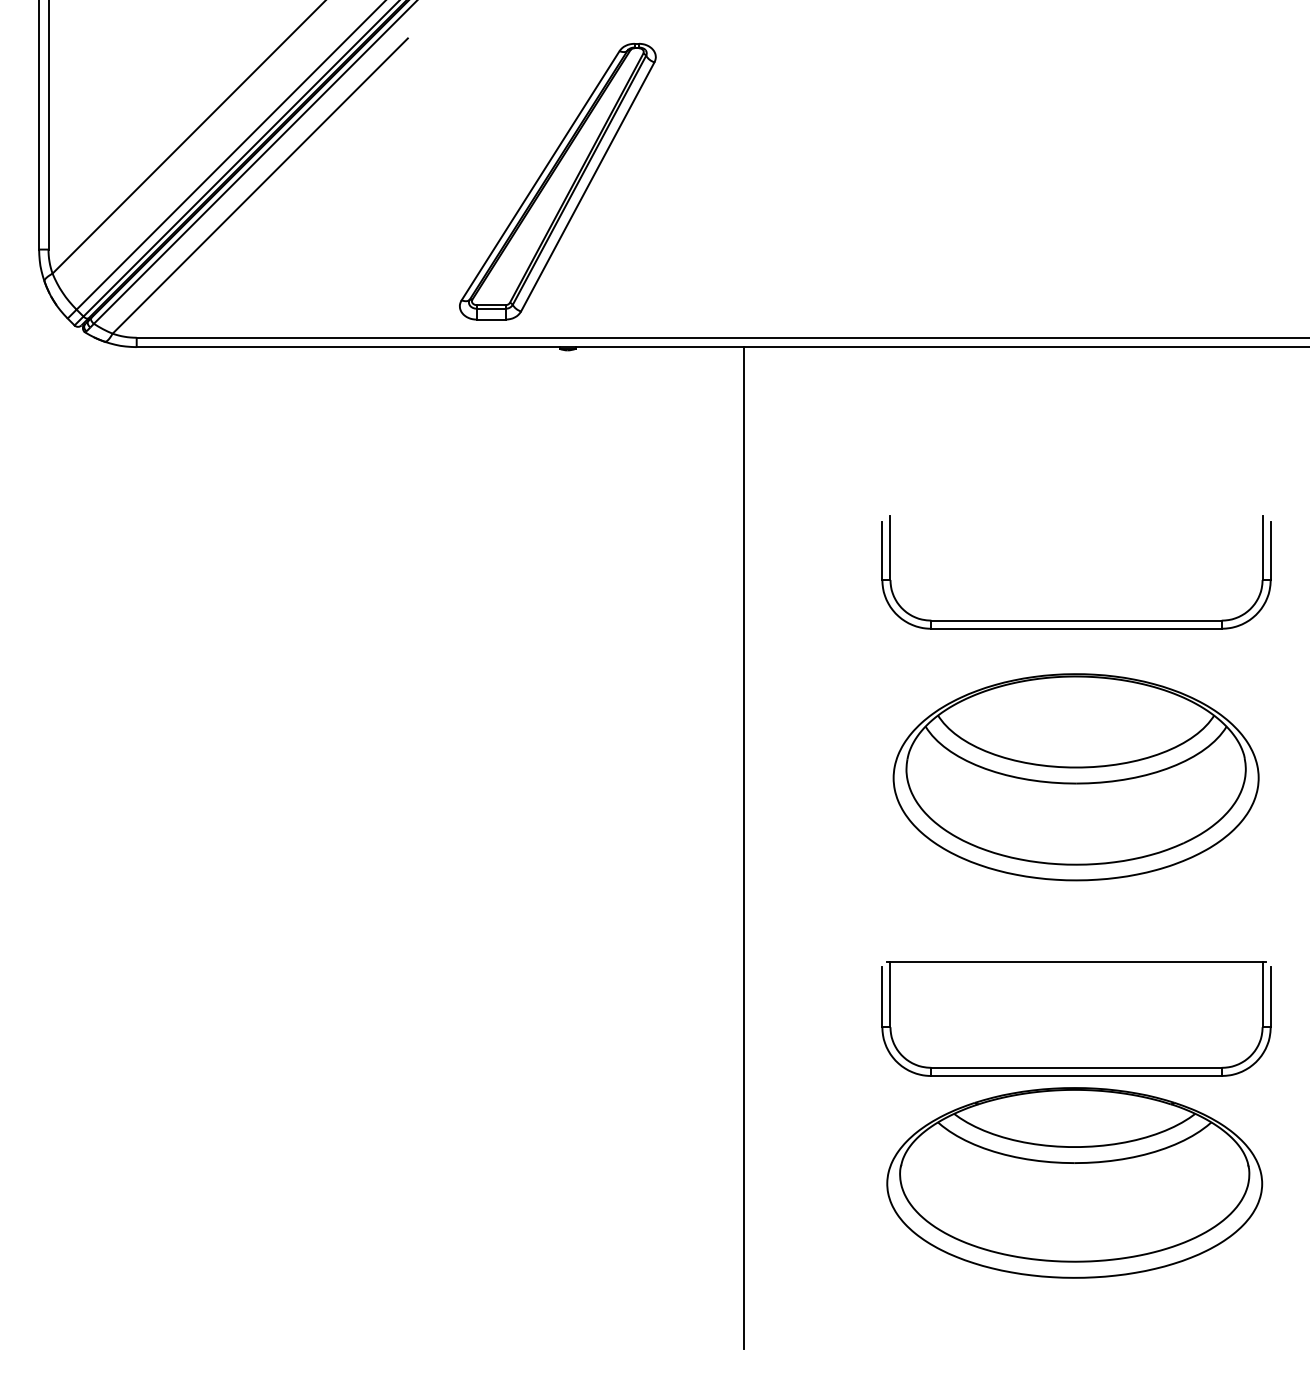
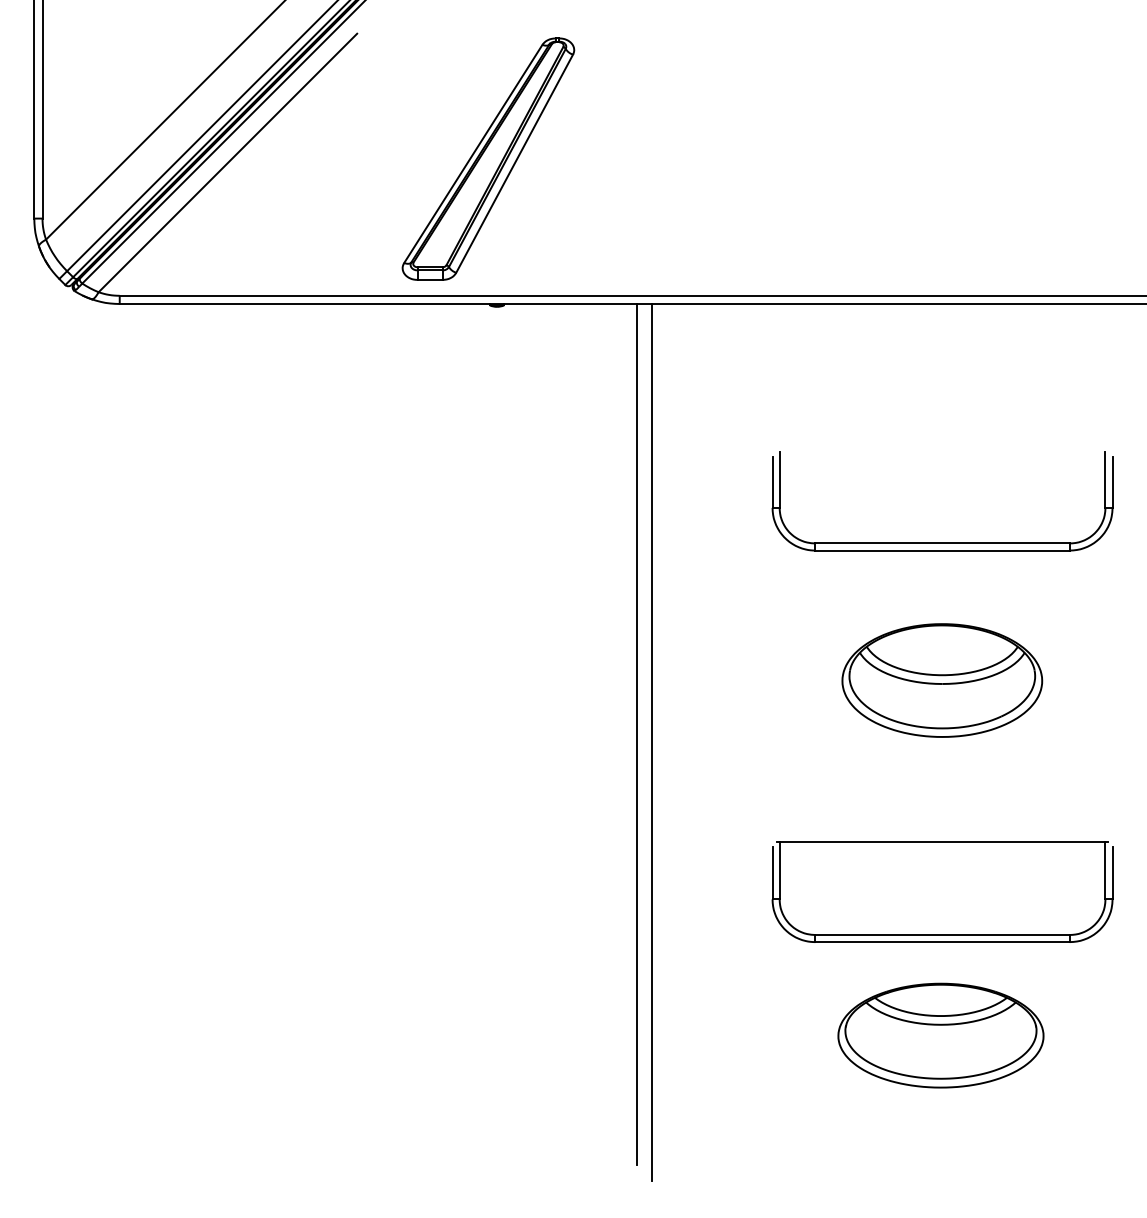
part: (1076, 777) -> (942, 680), size x0.62
line: (728, 838) -> (637, 734), added
part: (1074, 1182) -> (940, 1035), size x0.62

